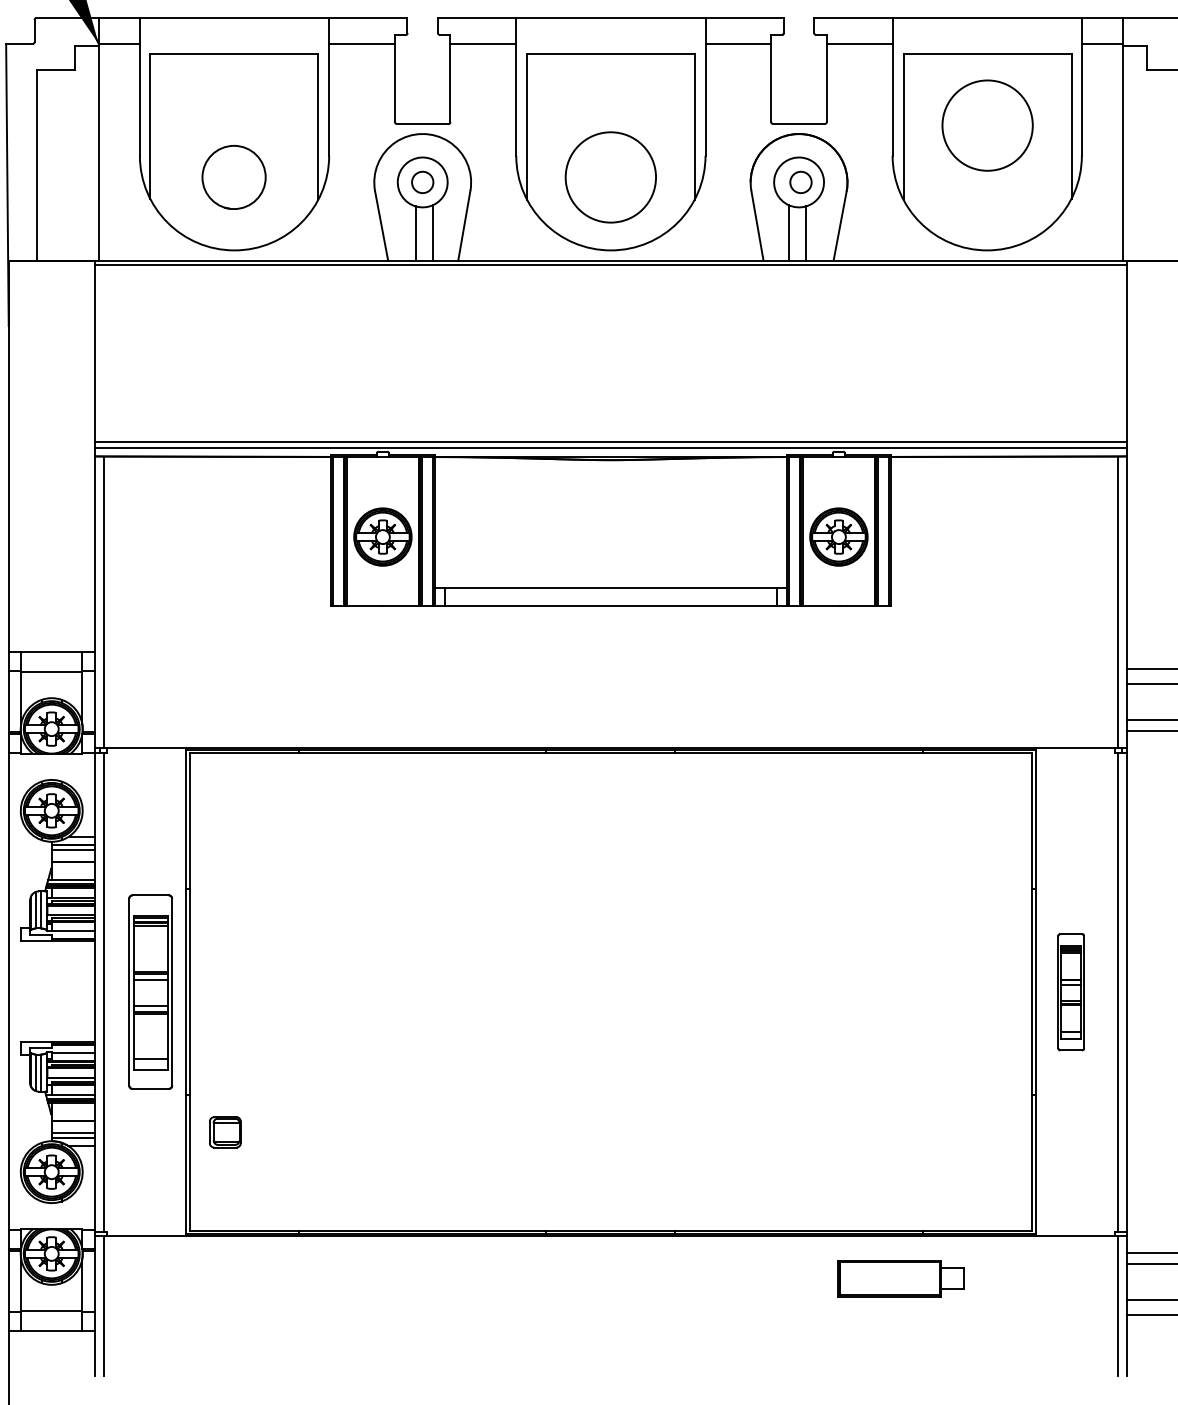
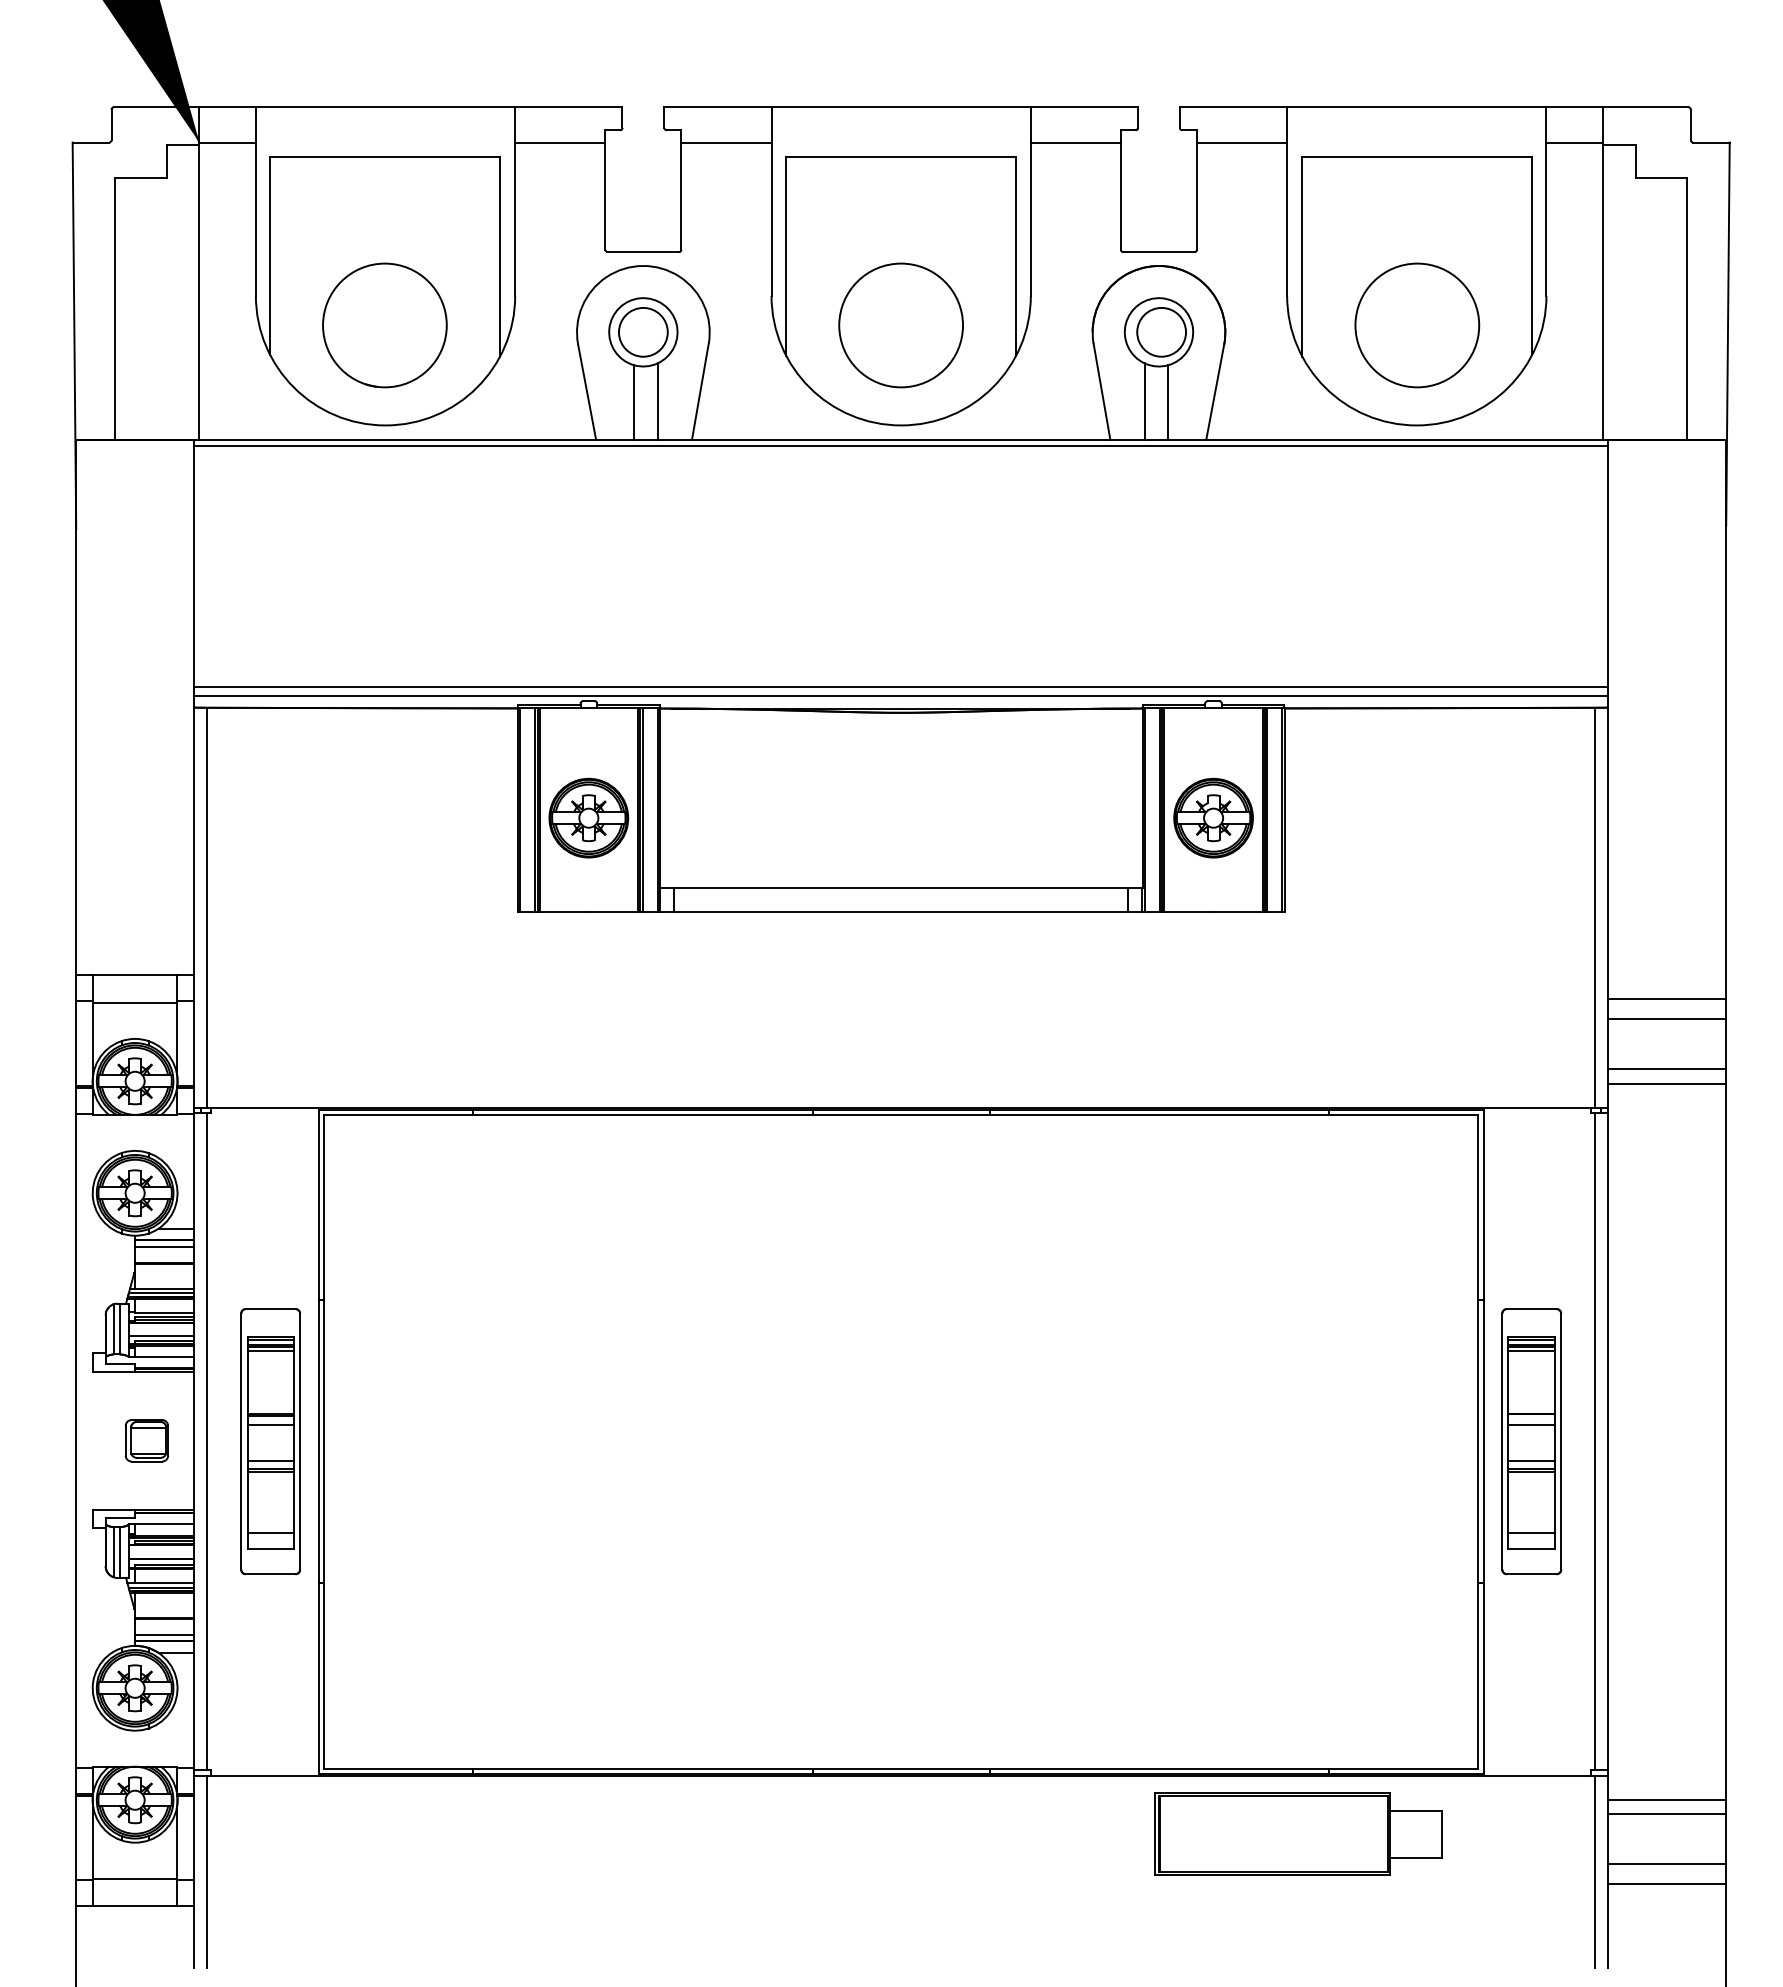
circle: (987, 125) -> (1417, 325), moved
part: (233, 177) -> (384, 325), size x1.43
circle: (422, 181) -> (642, 331), size x1.67
circle: (800, 181) -> (1161, 331), size x1.67
part: (1070, 992) -> (1531, 1441), size x1.67
part: (225, 1132) -> (146, 1440), moved
part: (900, 1278) -> (1298, 1833), size x1.67

